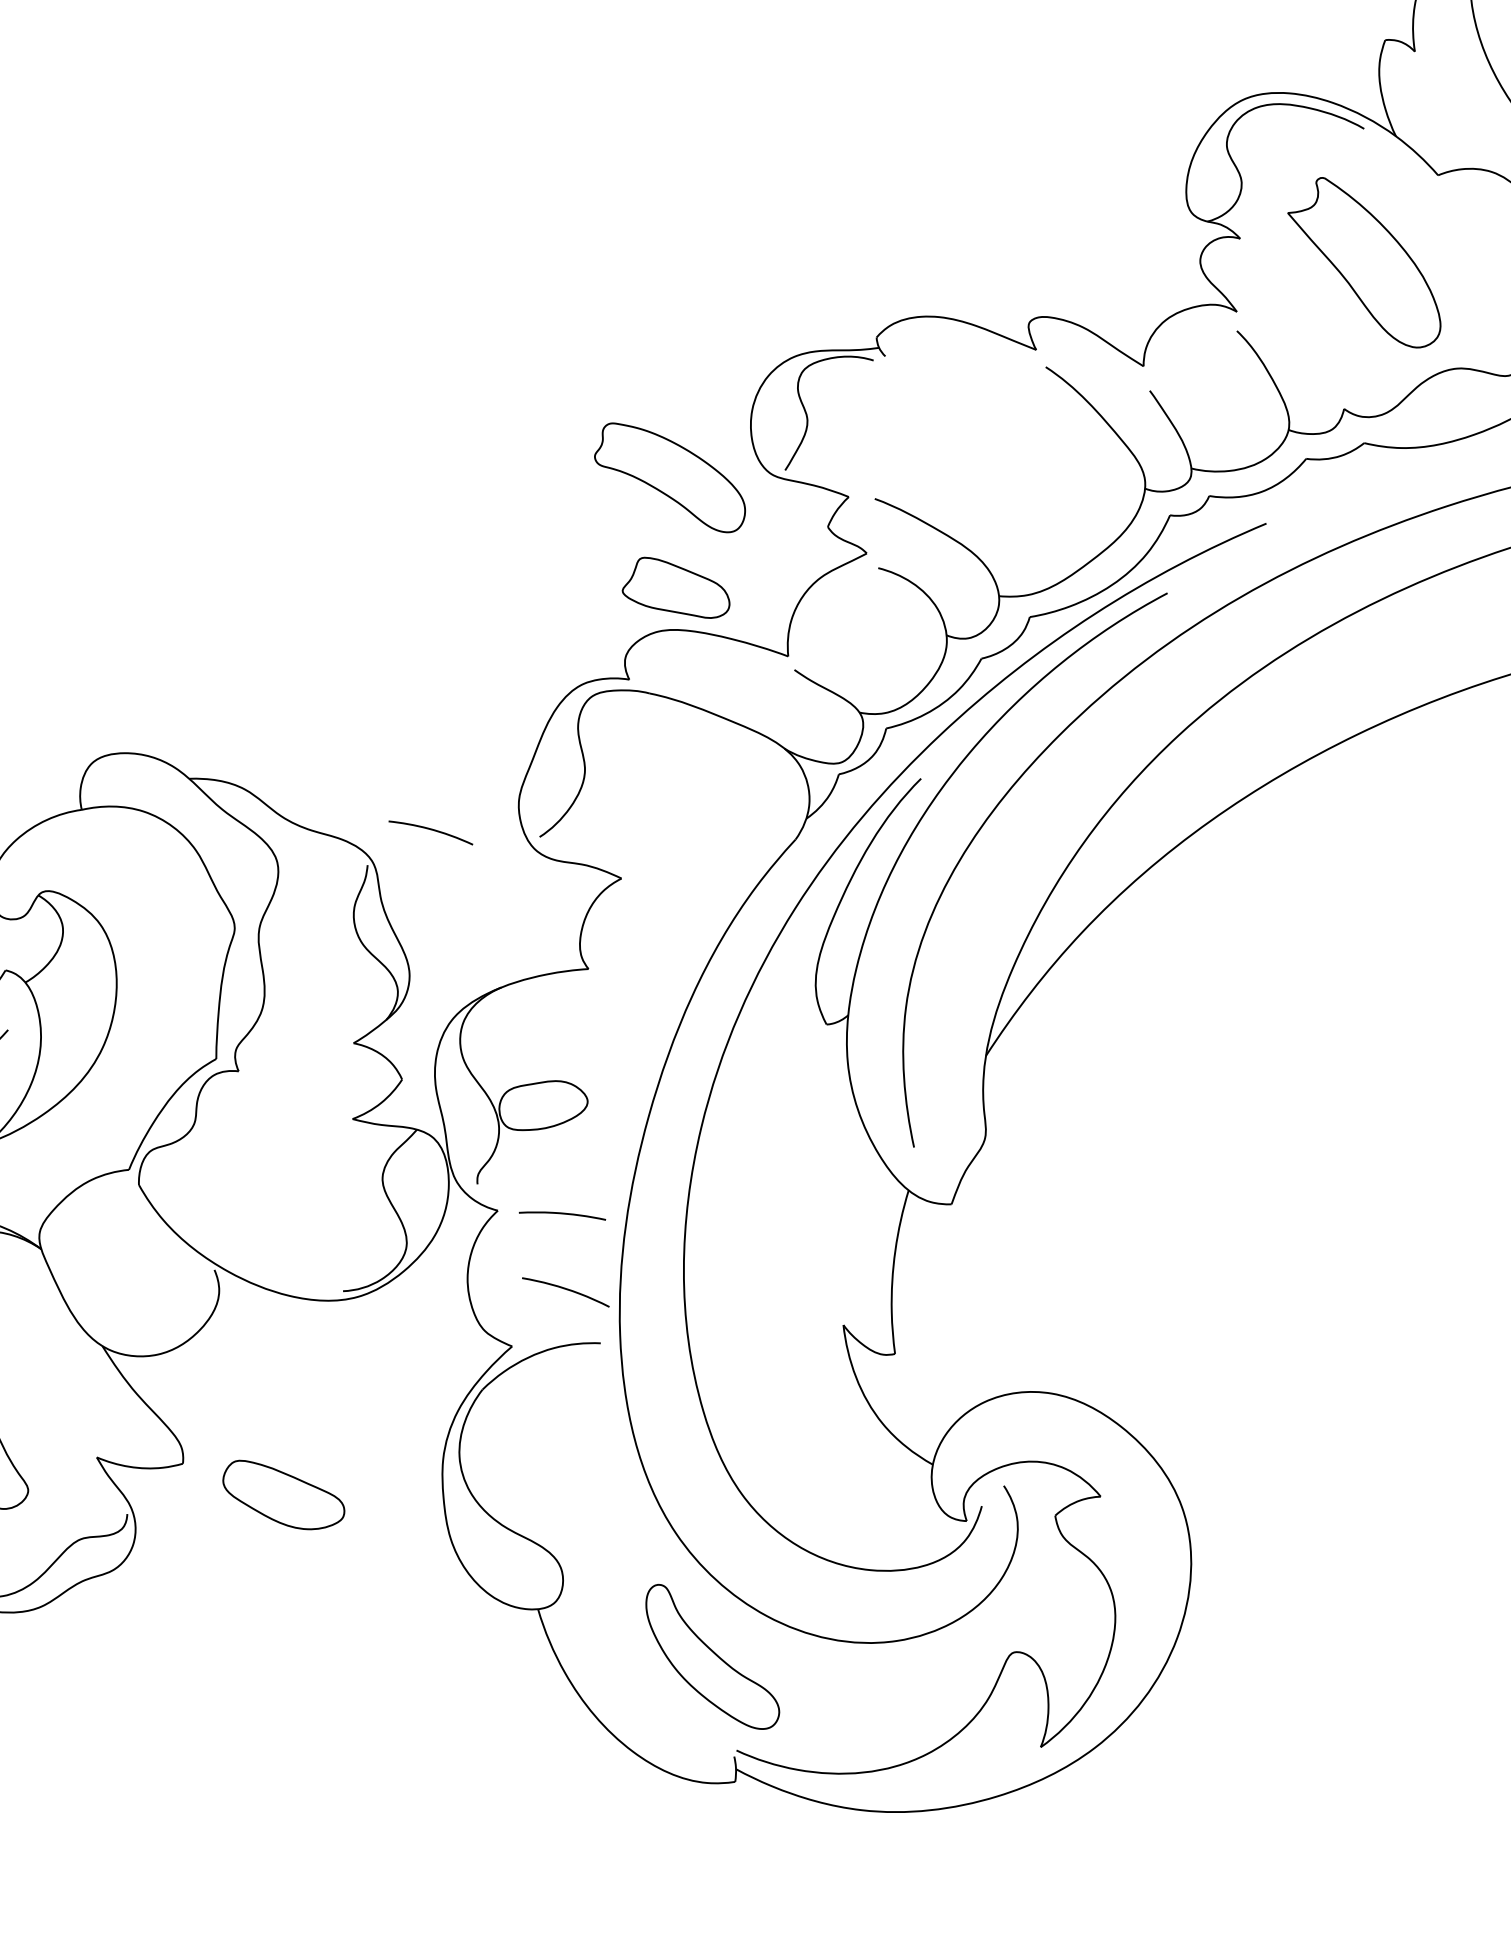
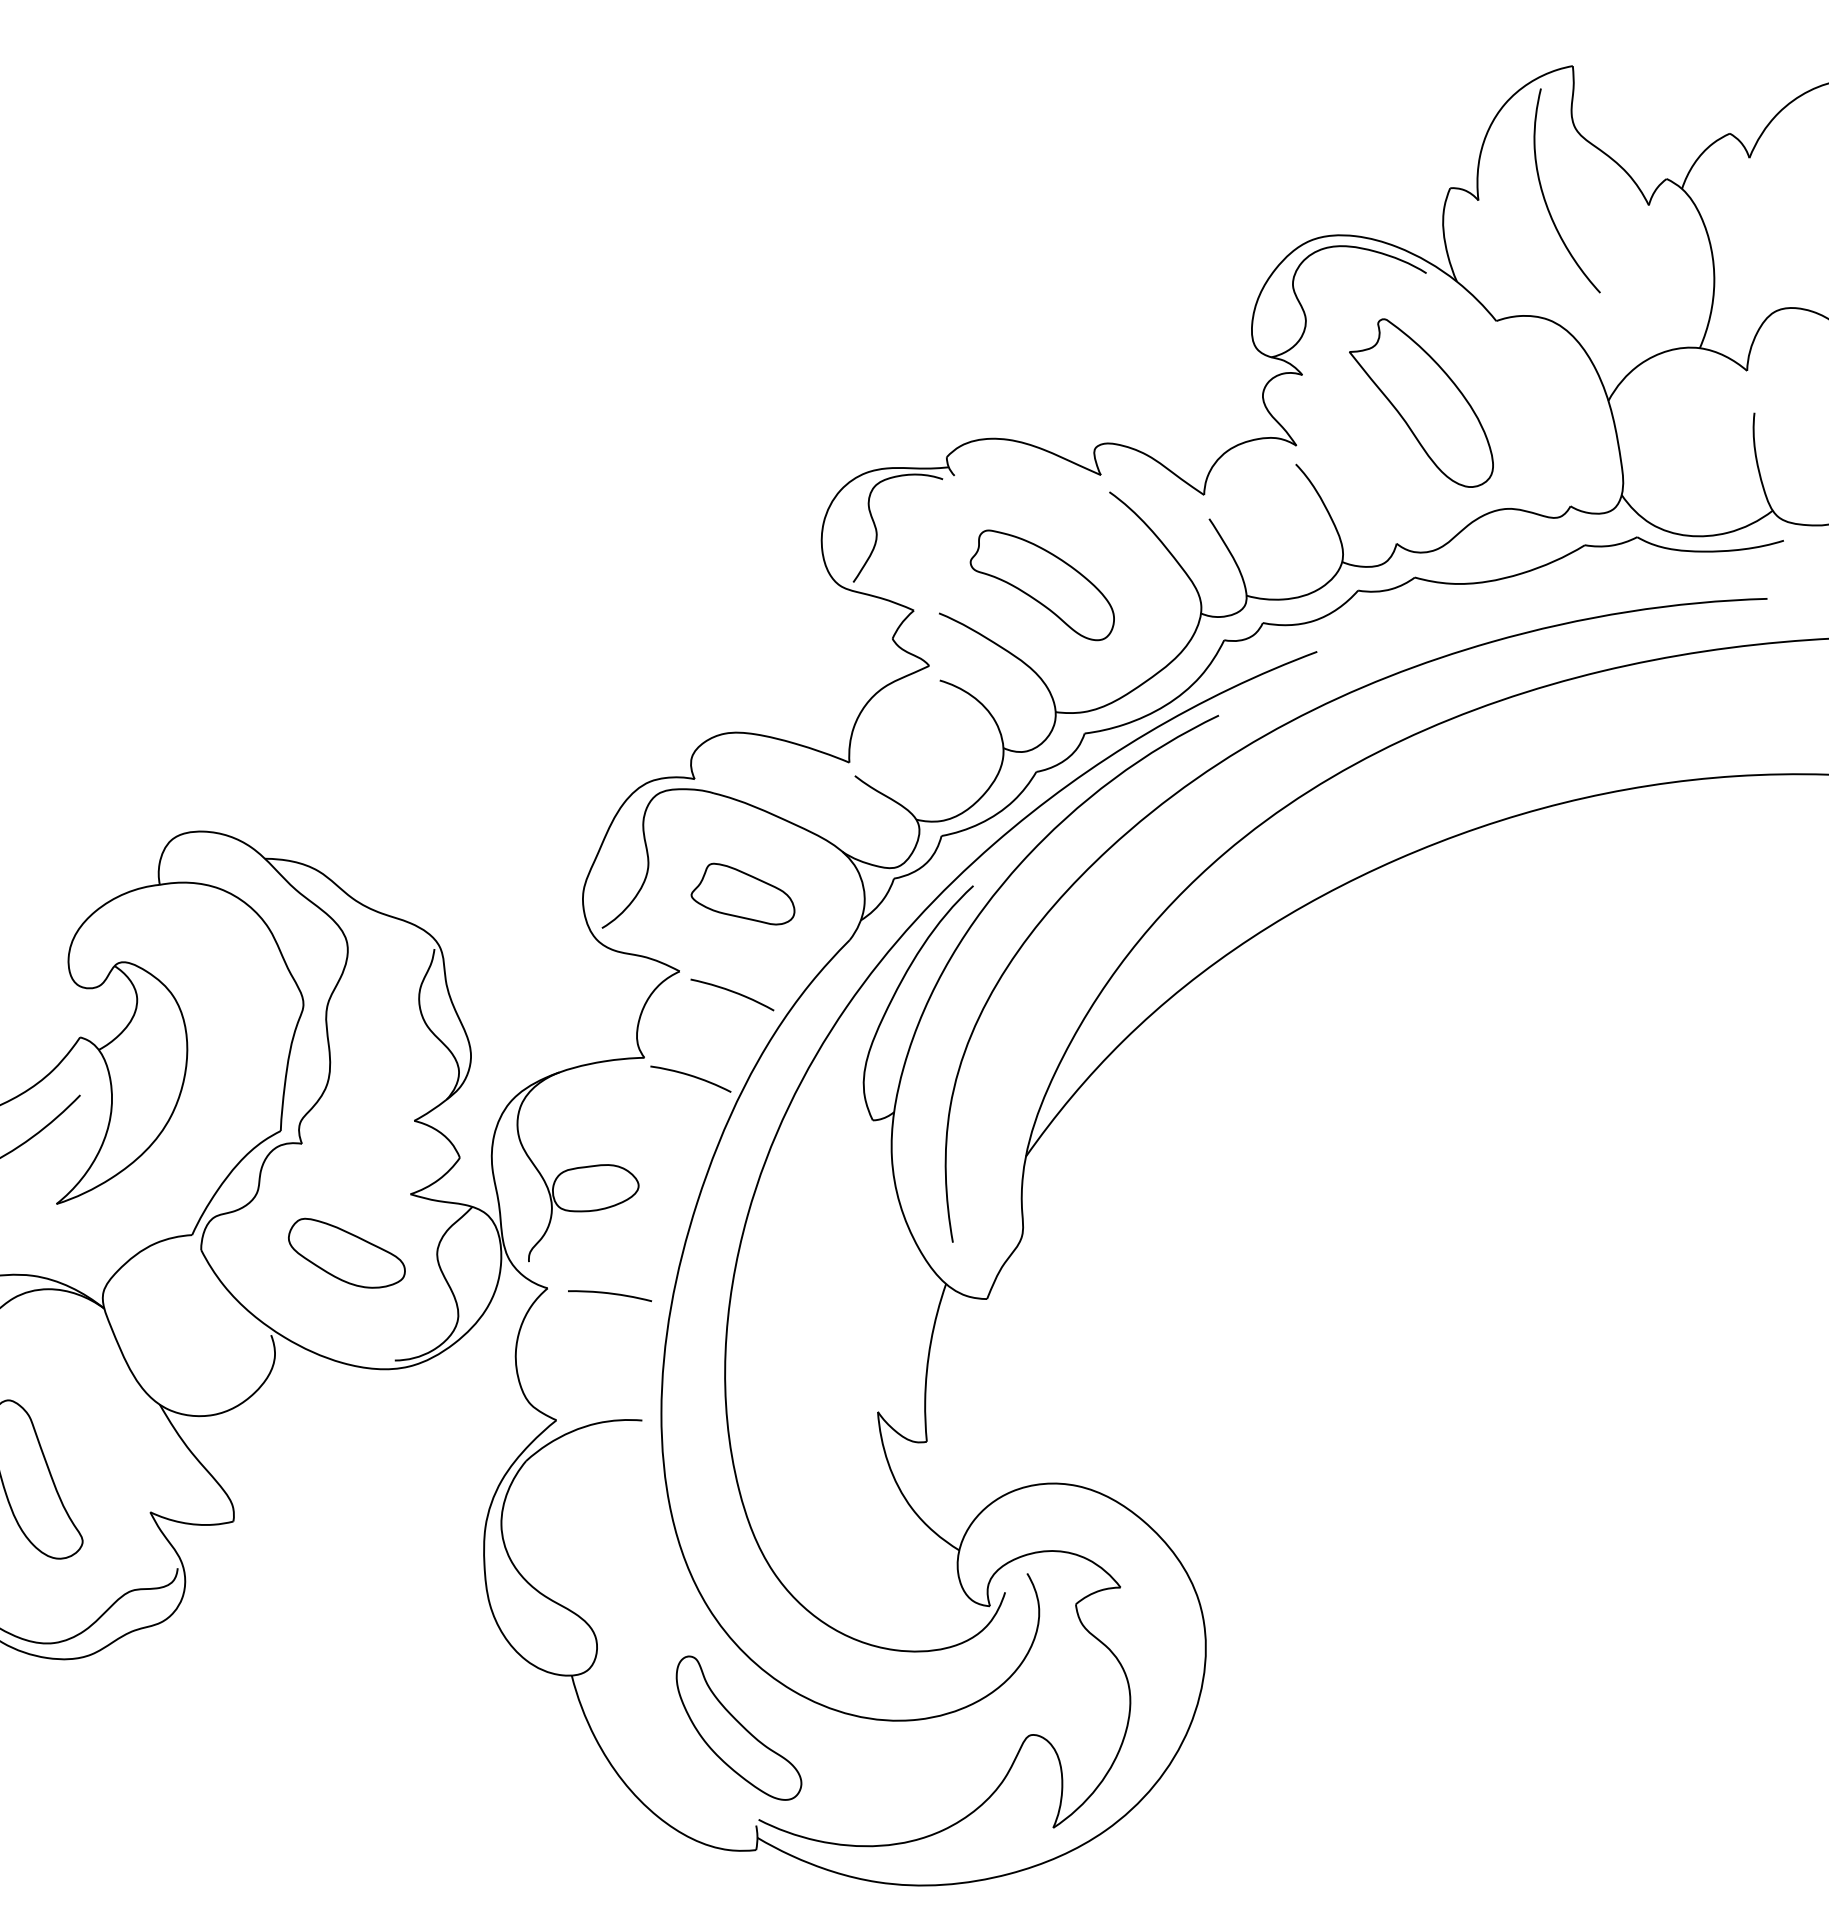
part: (668, 478) -> (1041, 585), moved
part: (675, 587) -> (742, 893), moved
curve: (430, 830) -> (690, 1076), moved
curve: (565, 1289) -> (732, 992), moved
part: (283, 1493) -> (346, 1252), moved

